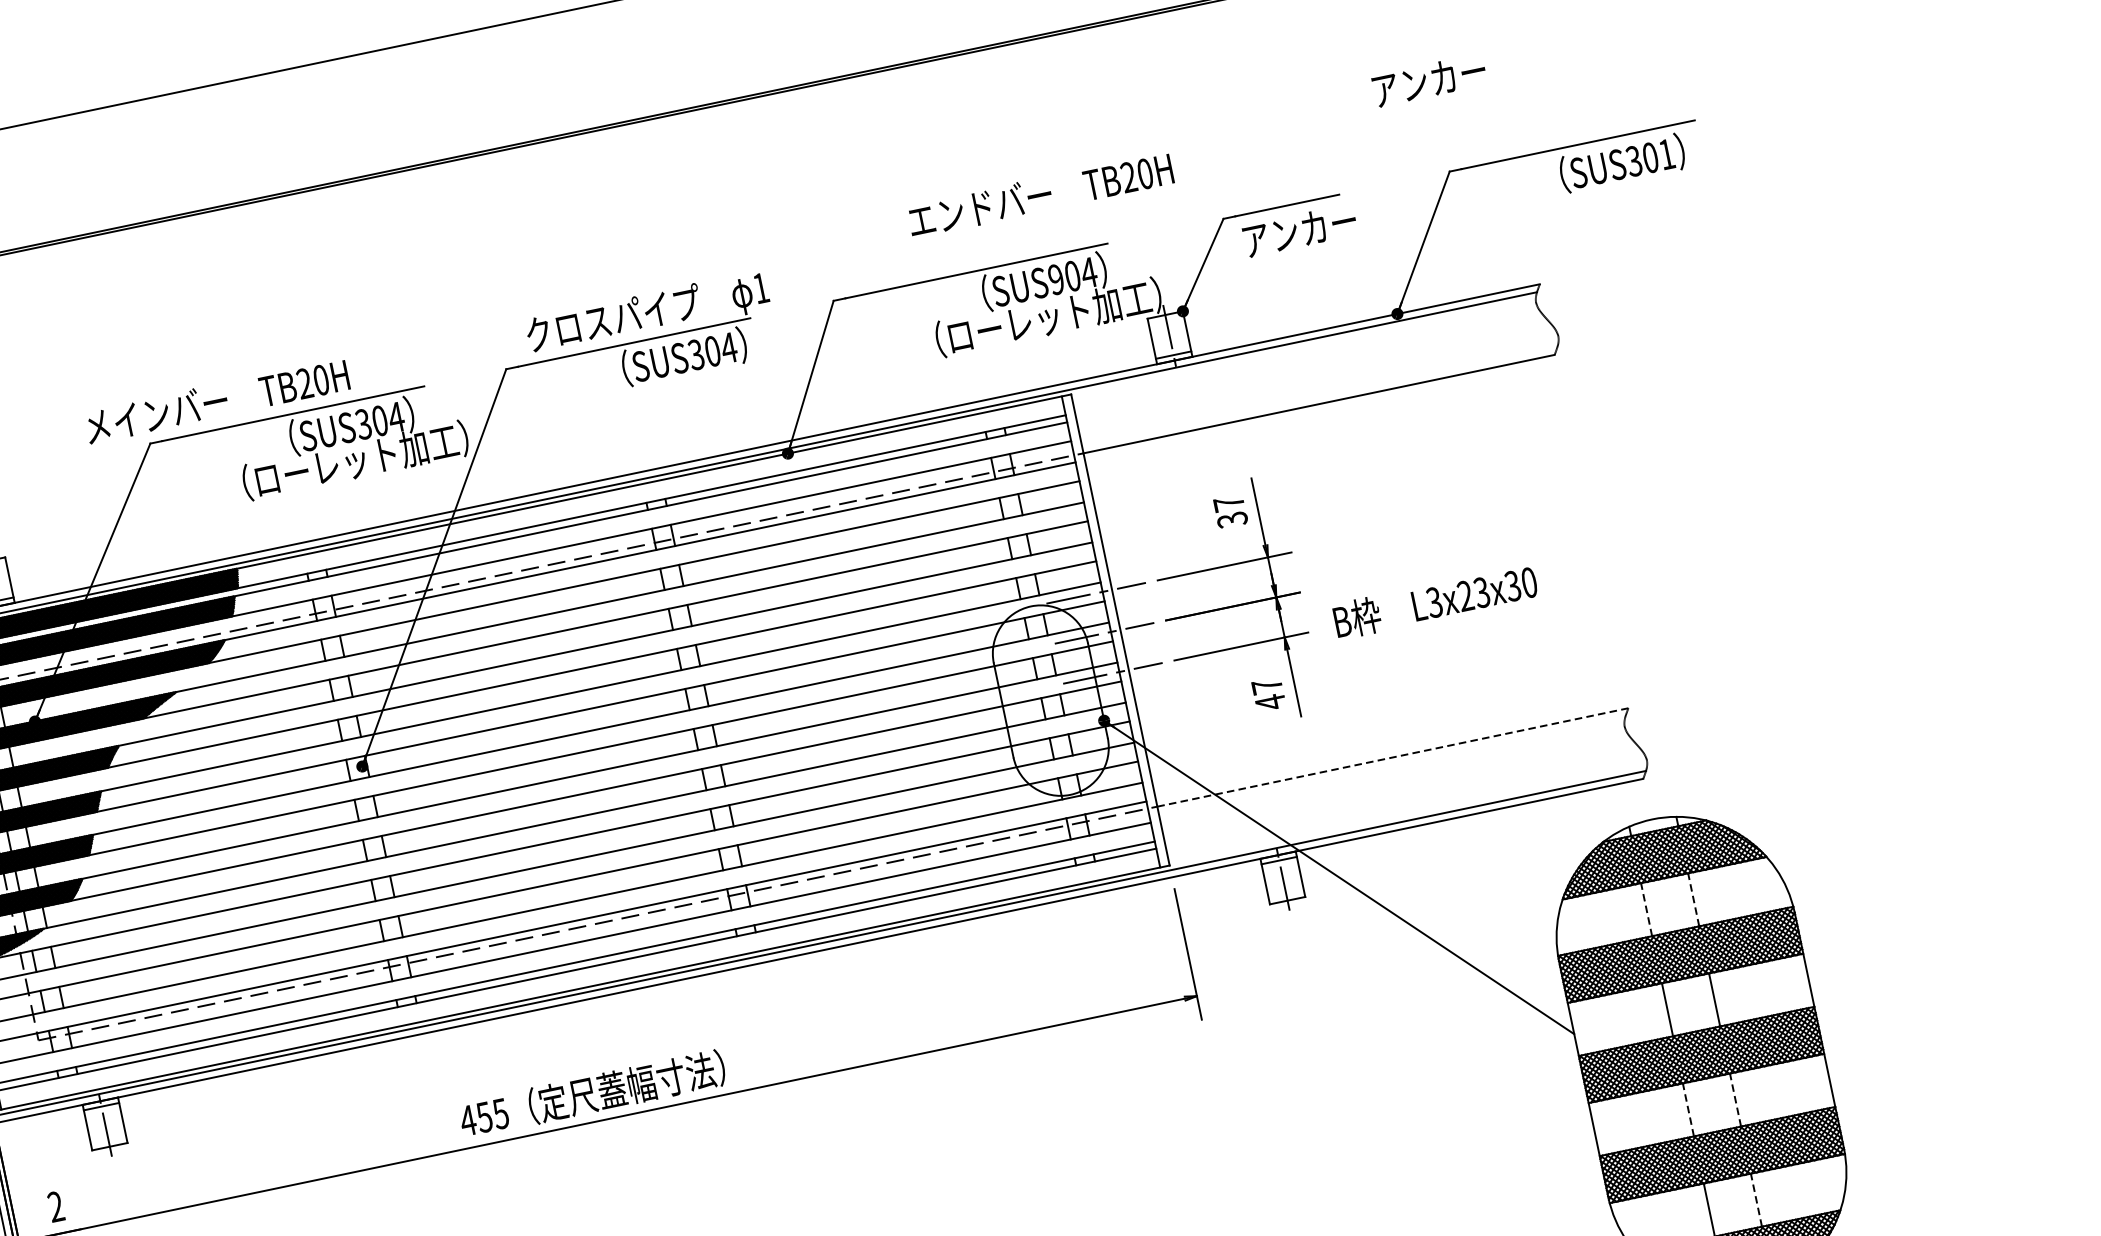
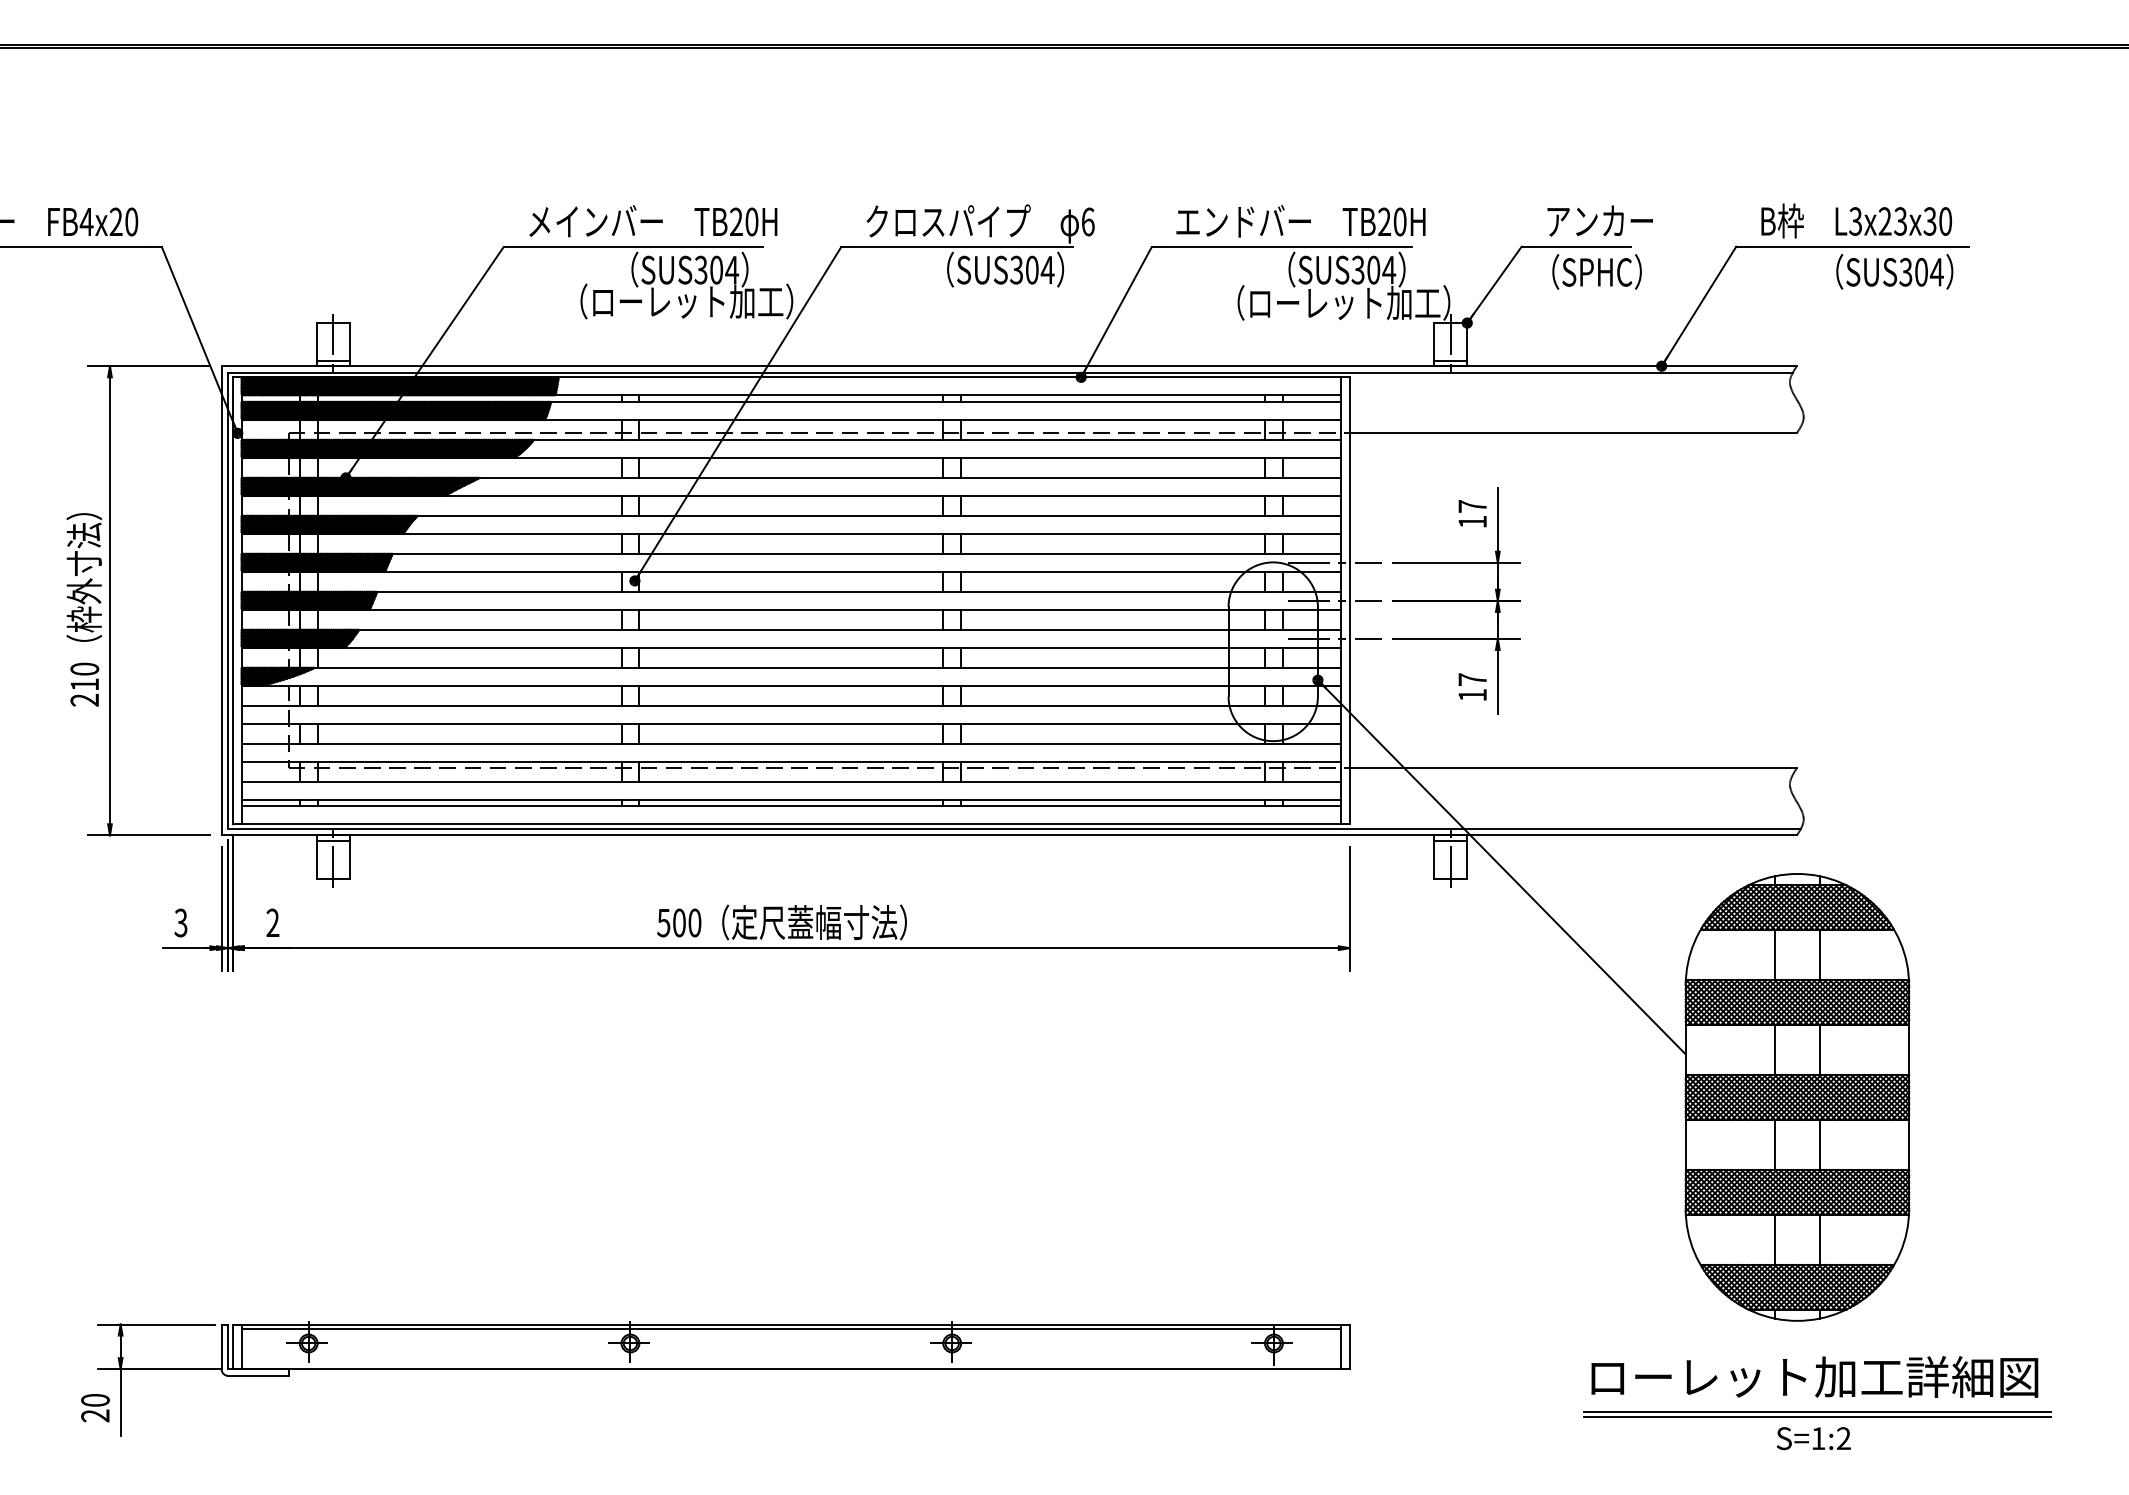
text: (1428, 80) -> (1599, 220), moved
text: (1666, 154) -> (1936, 272), SUS301 -> SUS304
text: (1040, 195) -> (1300, 221), moved
text: (1299, 230) -> (1588, 271), アンカー -> （SPHC）
text: (1055, 280) -> (1357, 270), SUS904 -> SUS304
text: (761, 287) -> (1088, 221), 1 -> 6
text: (217, 401) -> (653, 221), moved
text: (1232, 519) -> (1472, 521), 37 -> 17
text: (1435, 601) -> (1856, 220), moved
text: (1270, 702) -> (1472, 695), 47 -> 17
line: (1393, 757) -> (1573, 768), dashed -> solid
line: (1693, 899) -> (1819, 954), dashed -> solid
line: (1646, 909) -> (1775, 954), dashed -> solid
line: (1735, 1099) -> (1819, 1144), dashed -> solid
line: (1688, 1109) -> (1775, 1144), dashed -> solid
text: (483, 1116) -> (678, 922), 455 -> 500
line: (1756, 1199) -> (1819, 1239), dashed -> solid

